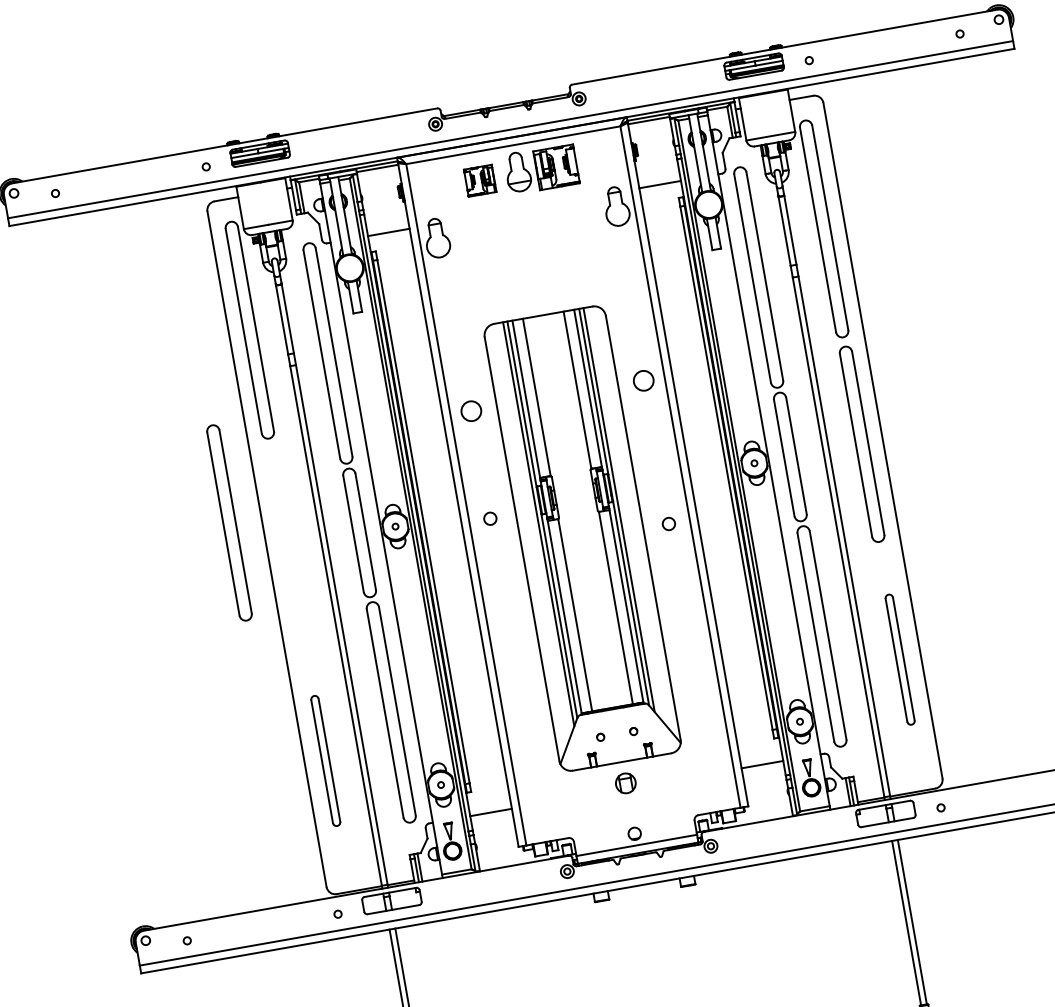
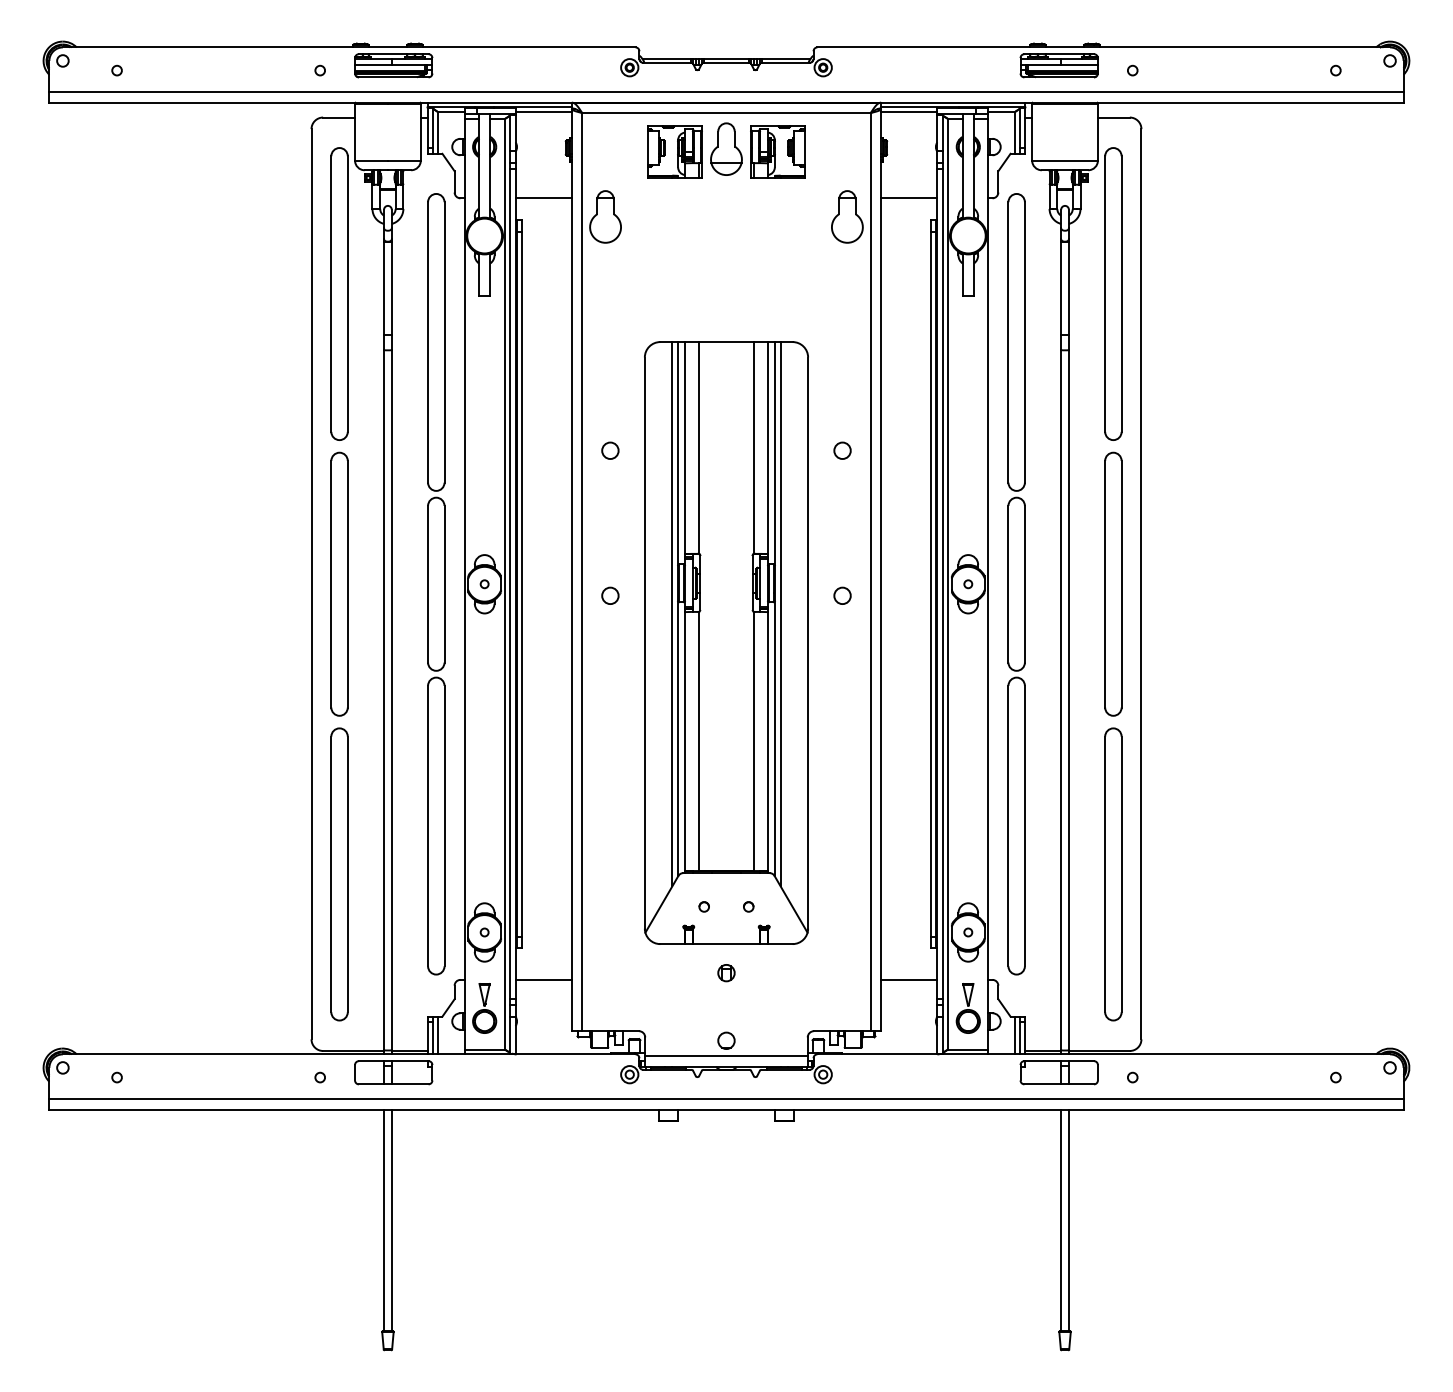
part: (479, 180) -> (674, 151), size x1.43
circle: (643, 380) -> (842, 450), size x0.62
circle: (471, 410) -> (610, 450), size x0.62
part: (229, 522) -> (339, 583), moved
circle: (668, 523) -> (842, 595), moved
part: (900, 659) -> (1113, 874), size x1.67
part: (325, 761) -> (339, 874), size x1.67
part: (625, 783) -> (726, 973), size x0.62

